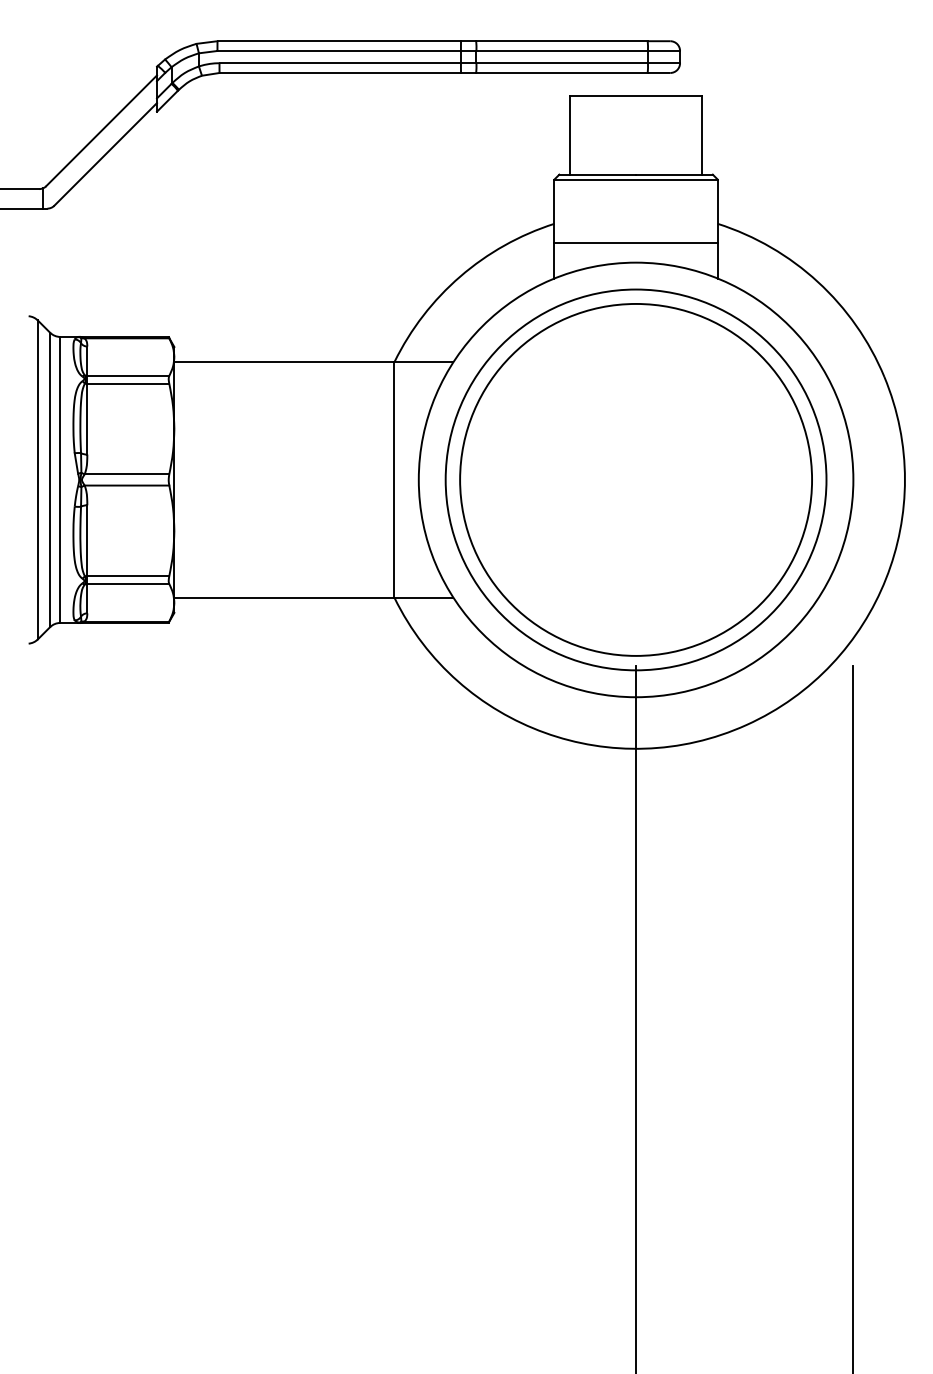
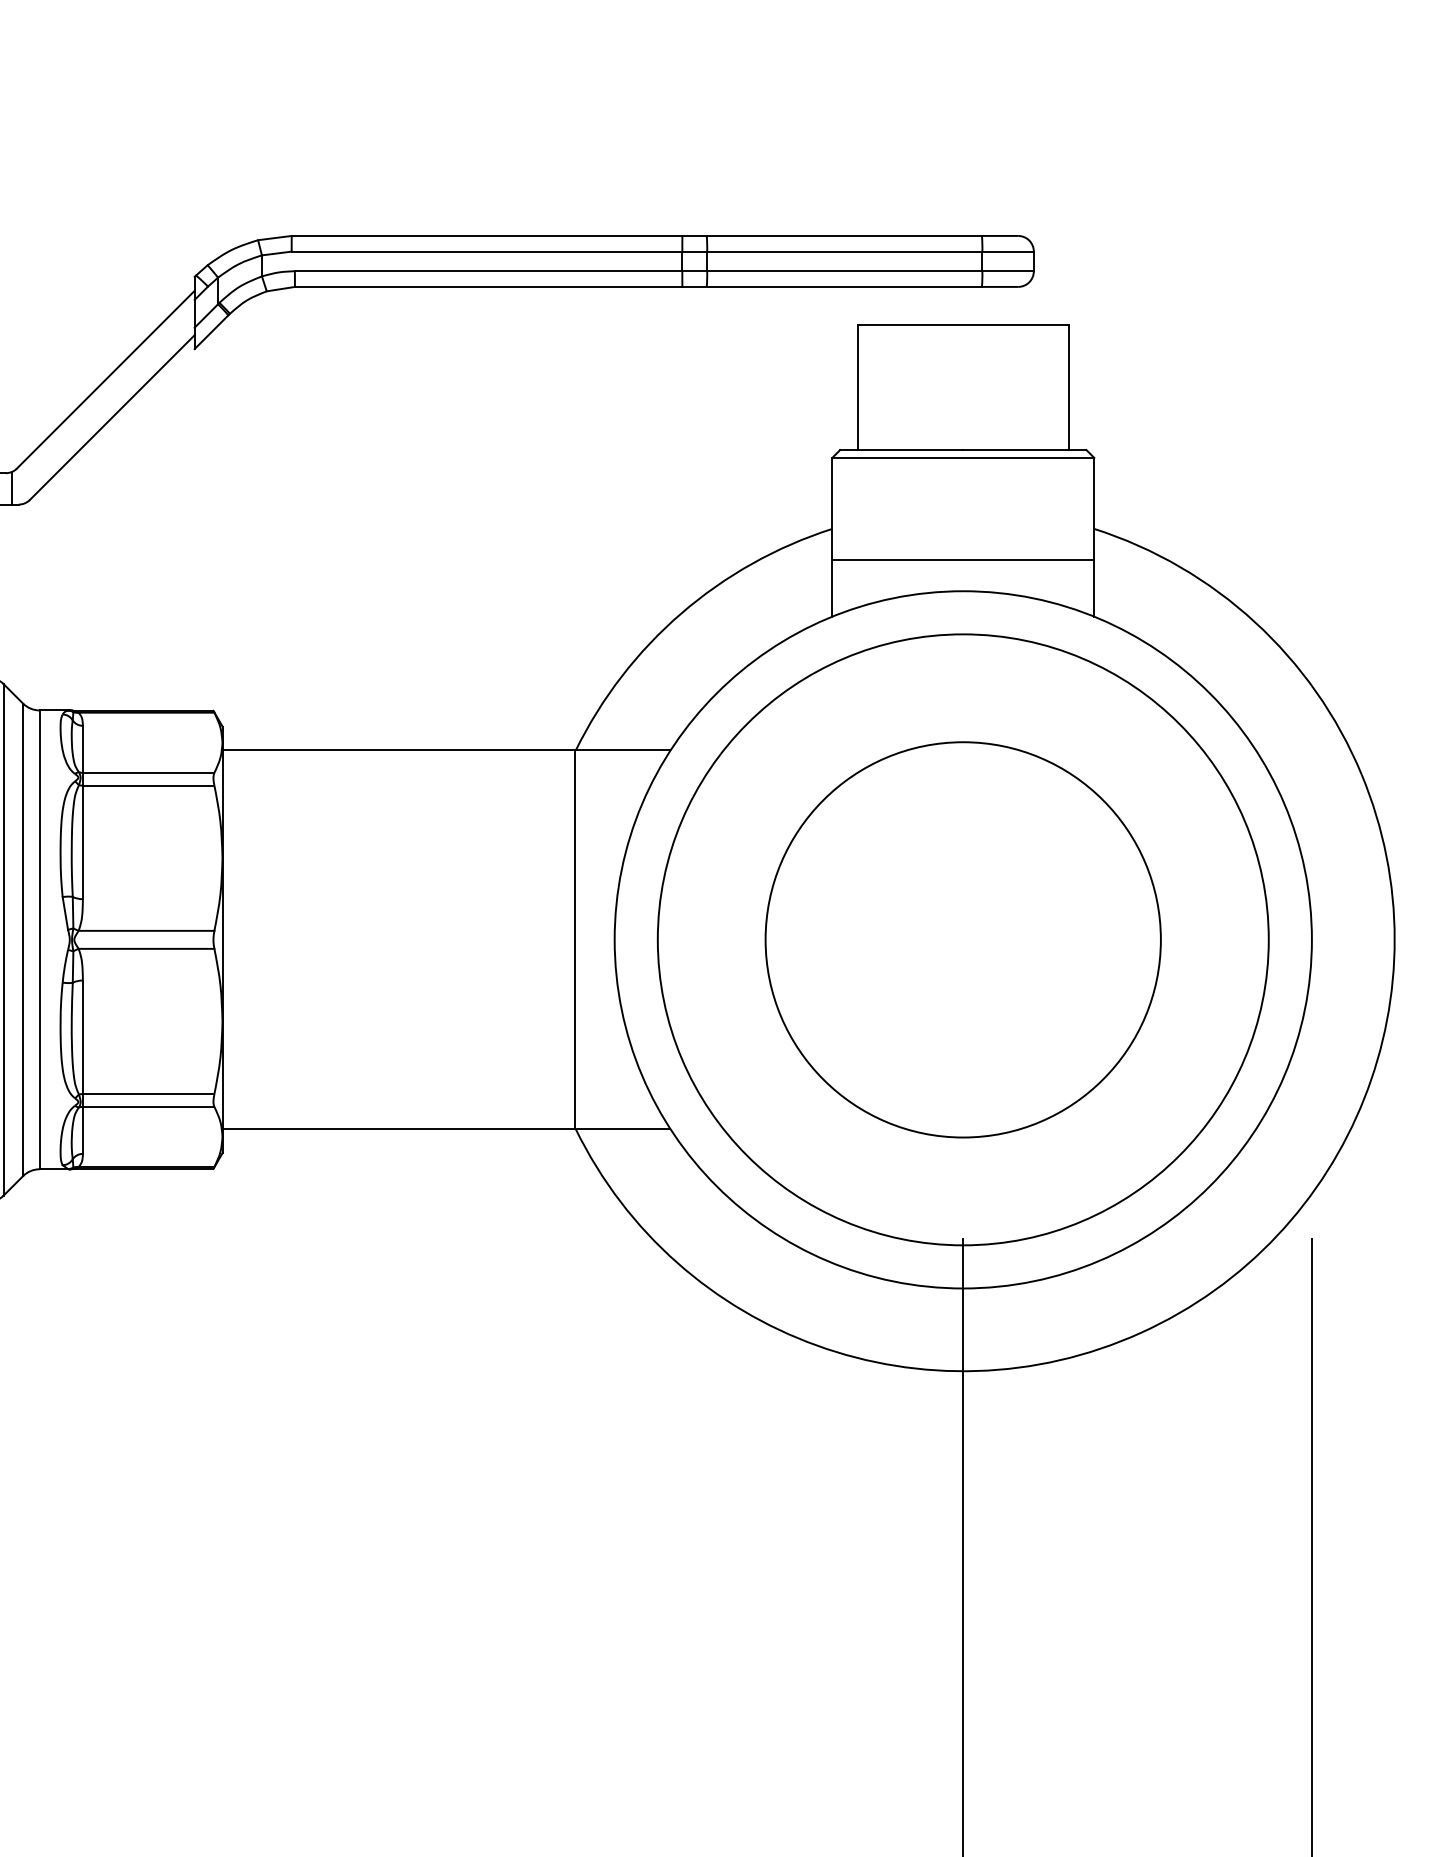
circle: (635, 479) -> (962, 939), size x0.7

